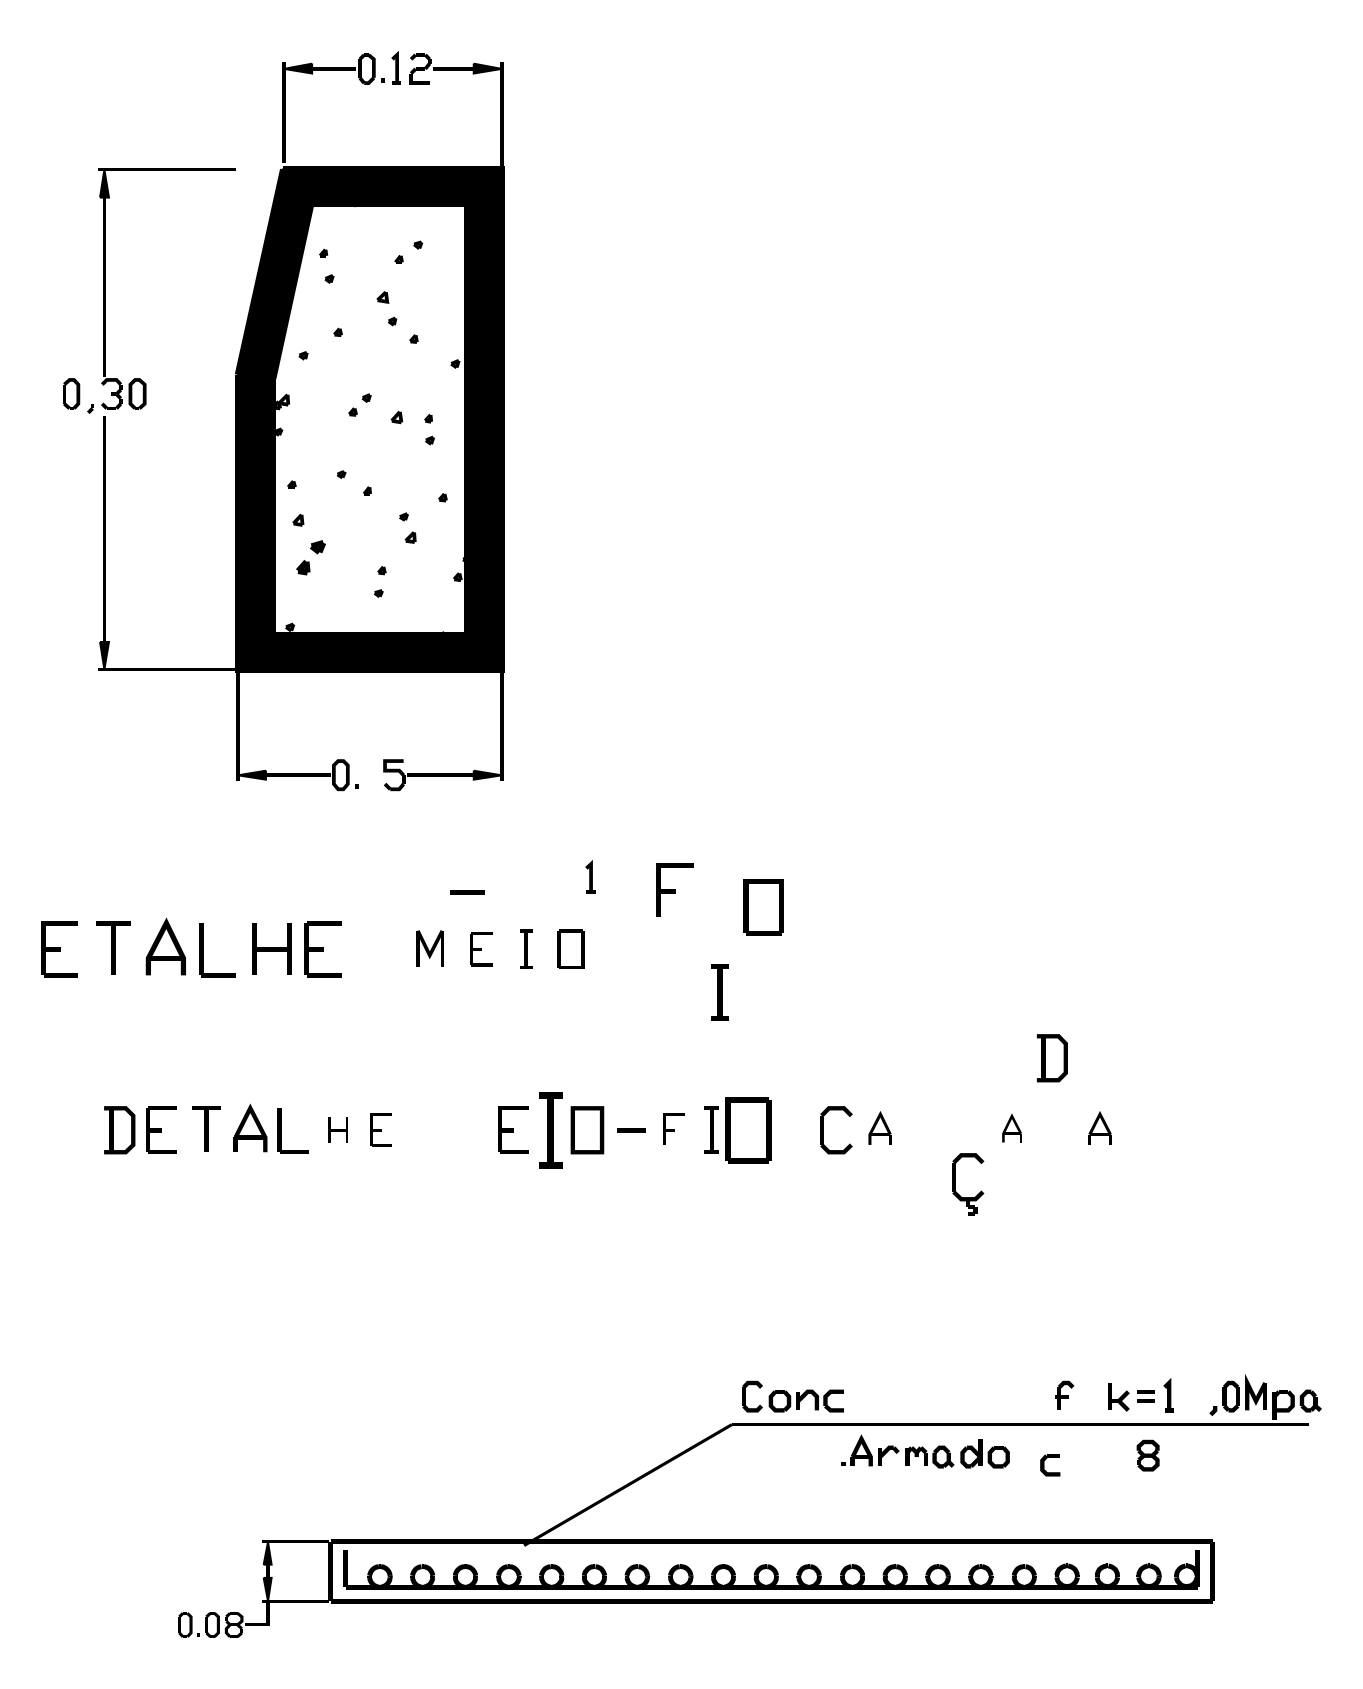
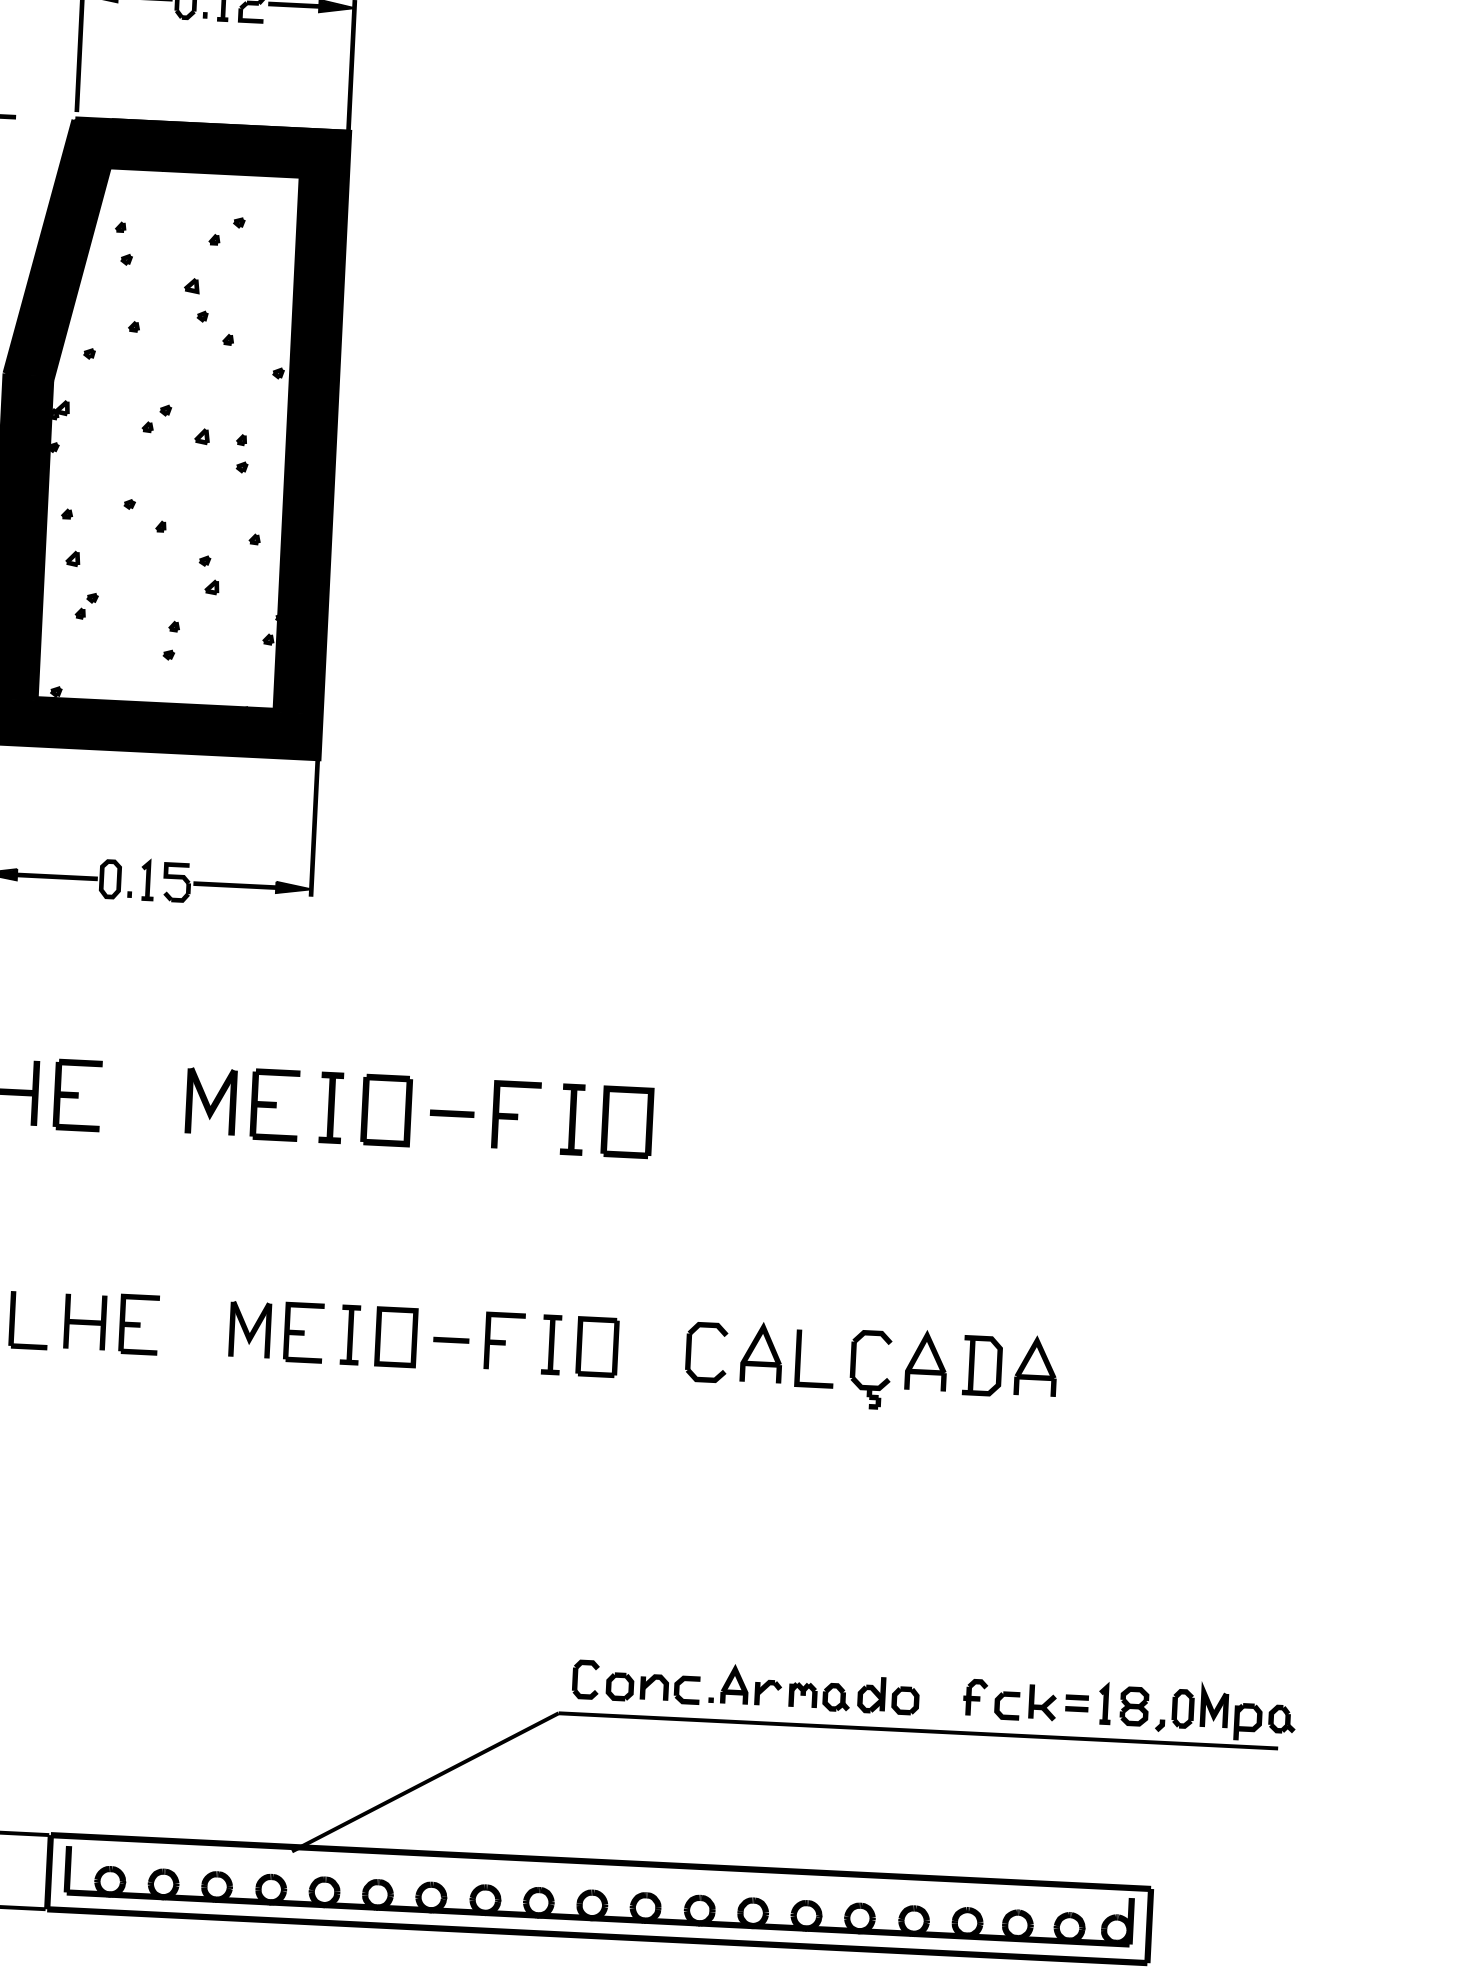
part: (311, 557) -> (87, 606), size x0.62
part: (590, 876) -> (147, 879), moved
part: (674, 889) -> (516, 1114), moved
line: (467, 892) -> (452, 1114), moved
part: (763, 907) -> (627, 1122), moved
part: (429, 948) -> (210, 1100), size x1.43
part: (480, 949) -> (274, 1105), size x1.67
part: (525, 949) -> (330, 1108), size x1.43
part: (570, 949) -> (386, 1110), size x1.43
part: (719, 992) -> (572, 1119), moved
part: (1052, 1058) -> (982, 1366), moved
part: (879, 1127) -> (760, 1351), size x1.43
part: (1011, 1127) -> (925, 1359), size x1.67
part: (1099, 1127) -> (1035, 1365), size x1.43
part: (673, 1128) -> (503, 1340), size x1.43
part: (337, 1129) -> (84, 1321), size x1.67
part: (380, 1129) -> (138, 1323), size x1.43
part: (470, 1129) -> (250, 1329), added
part: (550, 1129) -> (350, 1334), size x0.62
part: (748, 1129) -> (597, 1346), size x0.71
line: (911, 1130) -> (800, 1357), added
part: (955, 1184) -> (855, 1368), moved
part: (925, 1451) -> (814, 1689), moved
part: (1147, 1455) -> (1133, 1706), moved
part: (1050, 1465) -> (1007, 1706), moved

